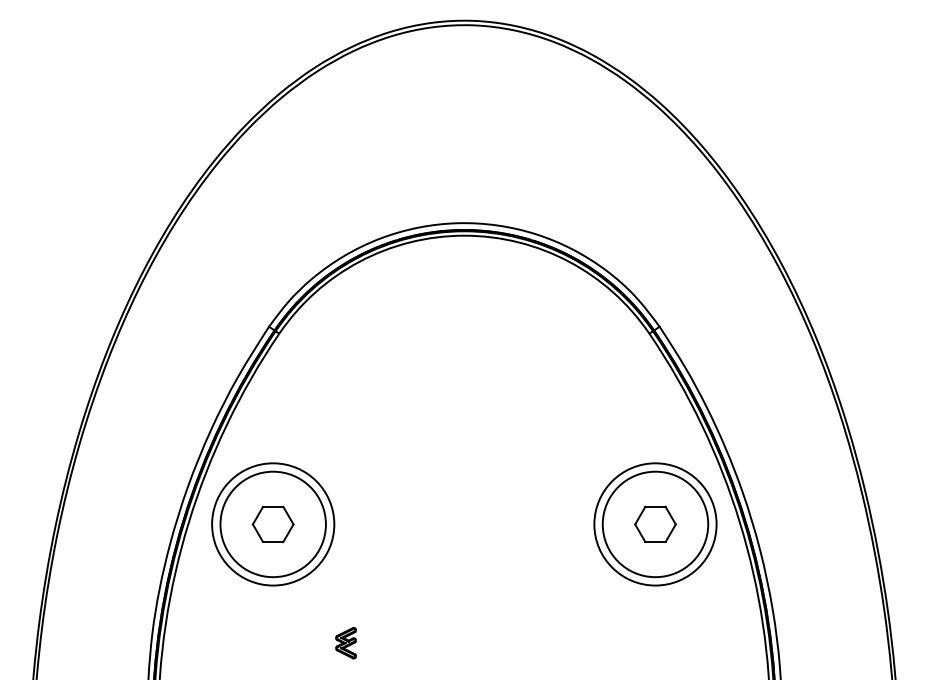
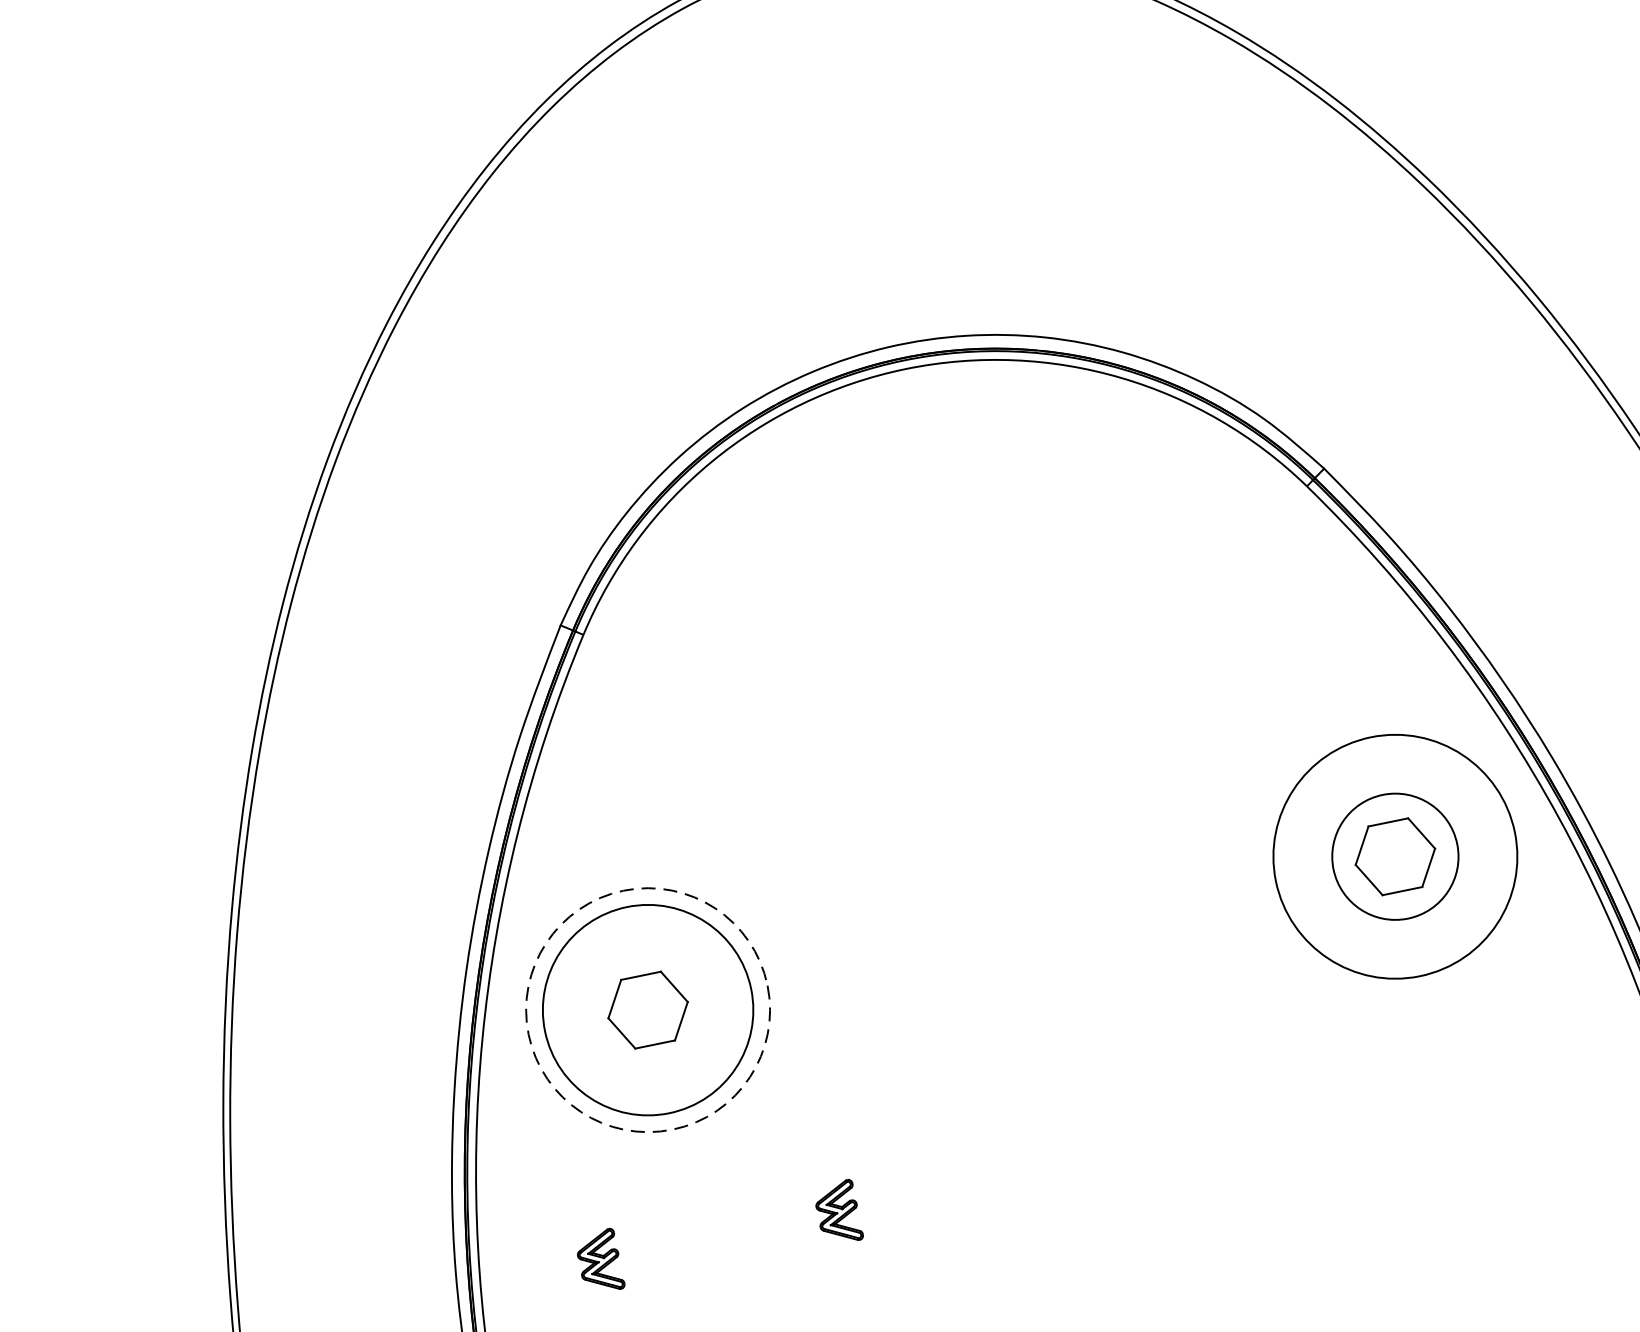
circle: (273, 524) -> (648, 1010), solid -> dashed
circle: (655, 524) -> (1395, 856), size x0.6
part: (223, 643) -> (598, 1262), added

